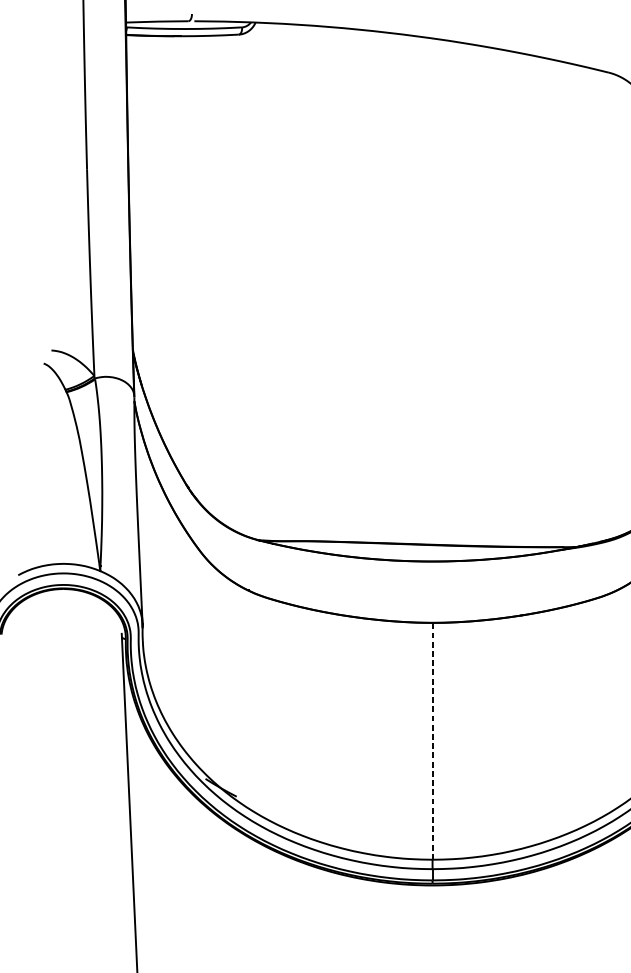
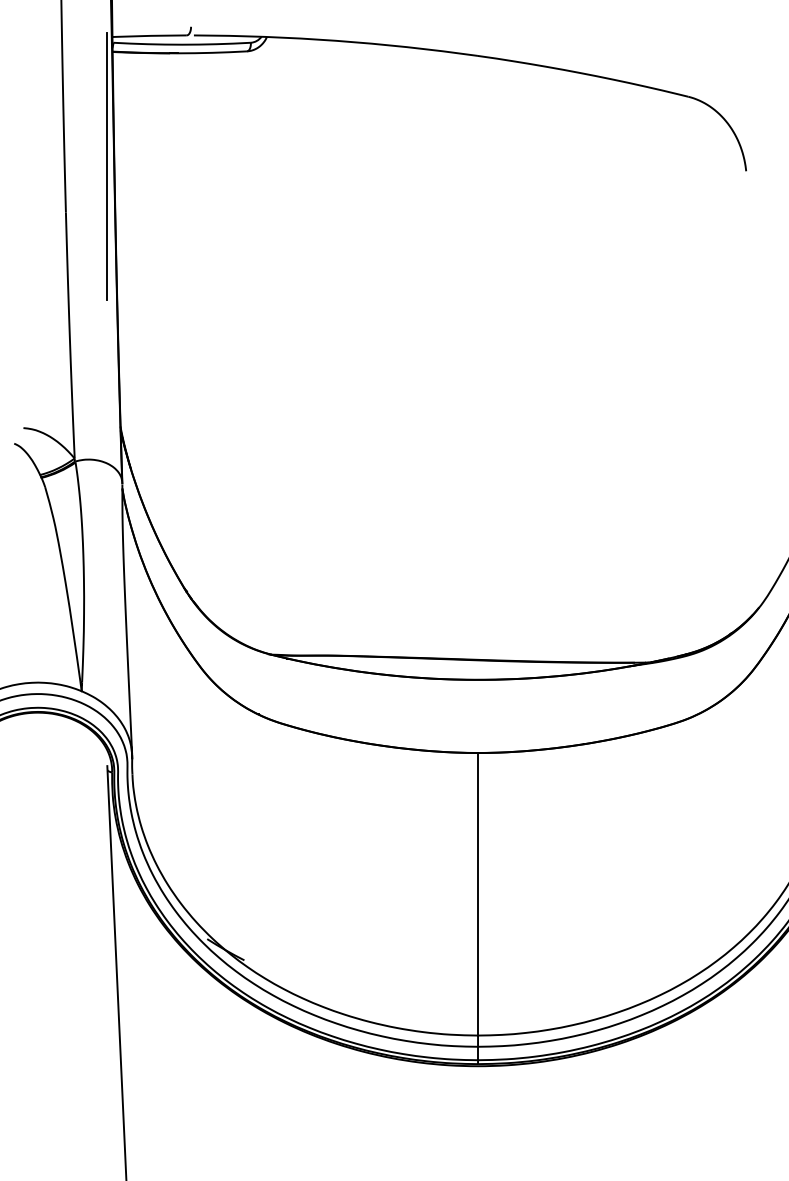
line: (121, 131) -> (106, 166), added
line: (432, 740) -> (478, 893), dashed -> solid

